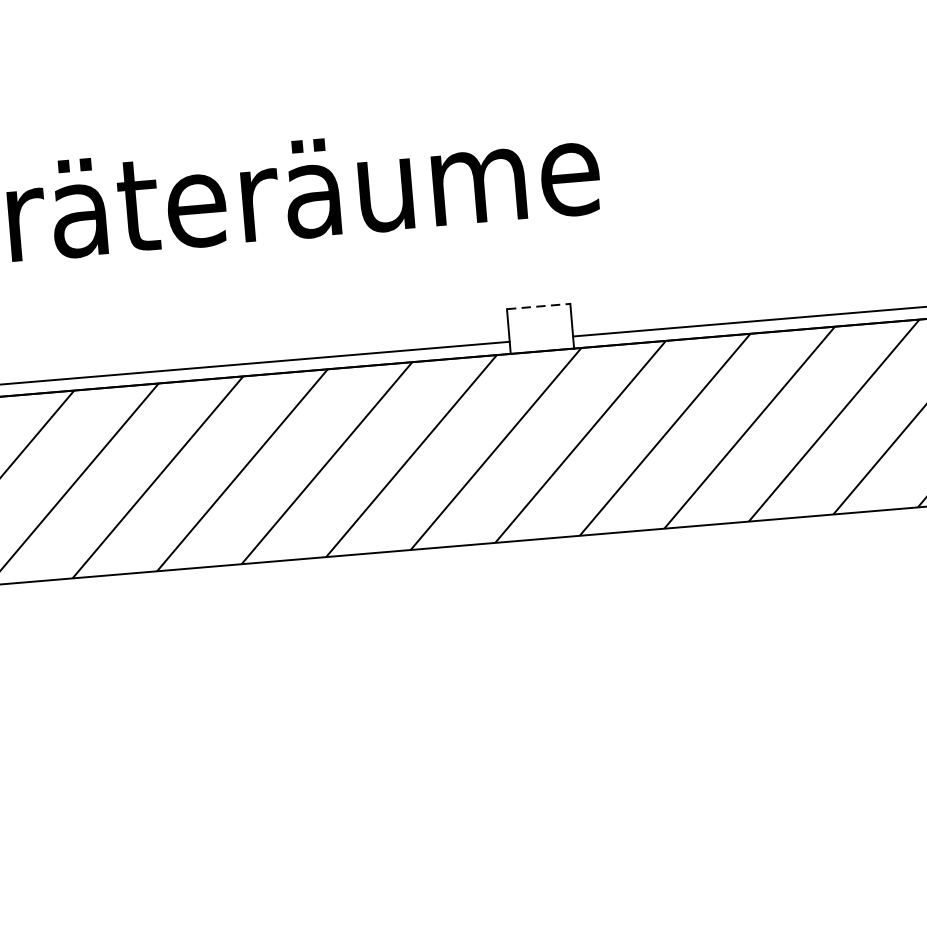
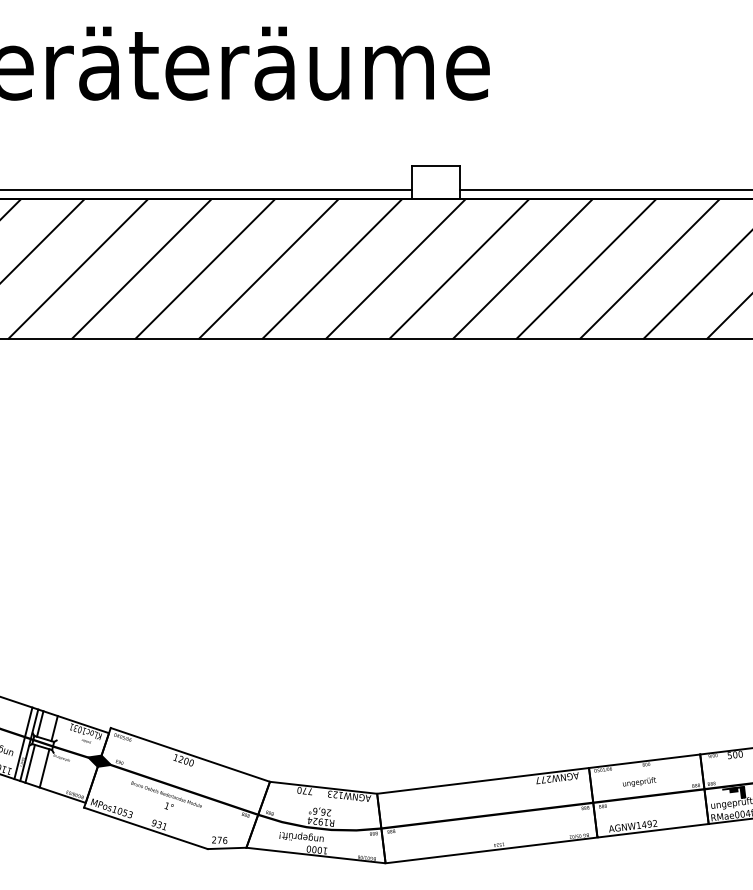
line: (538, 306) -> (436, 165), dashed -> solid

